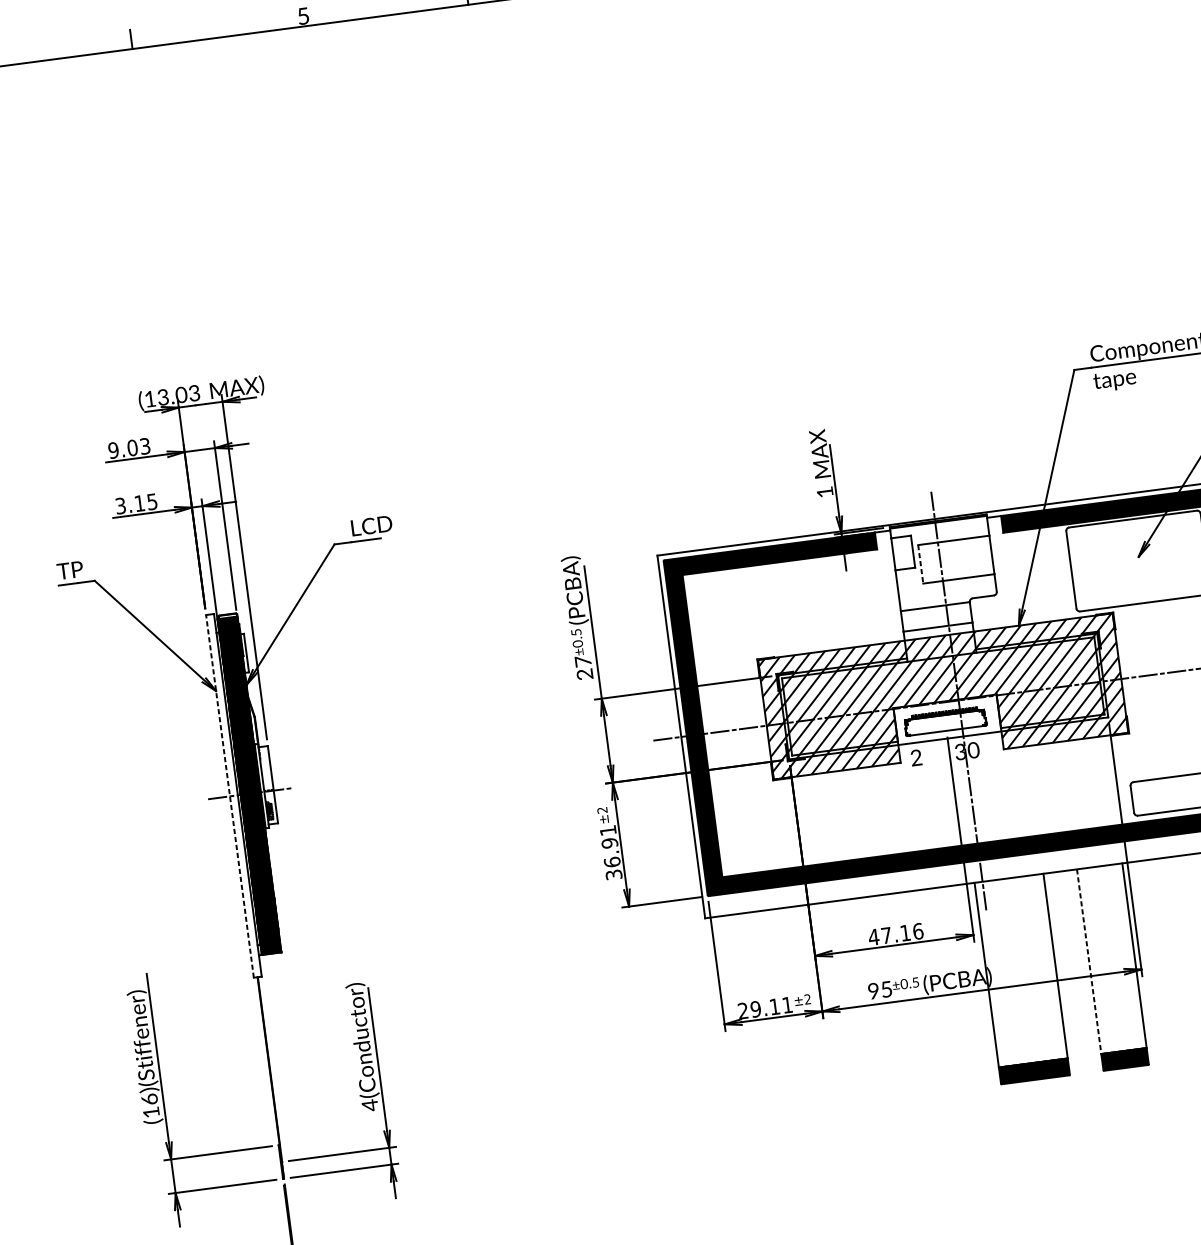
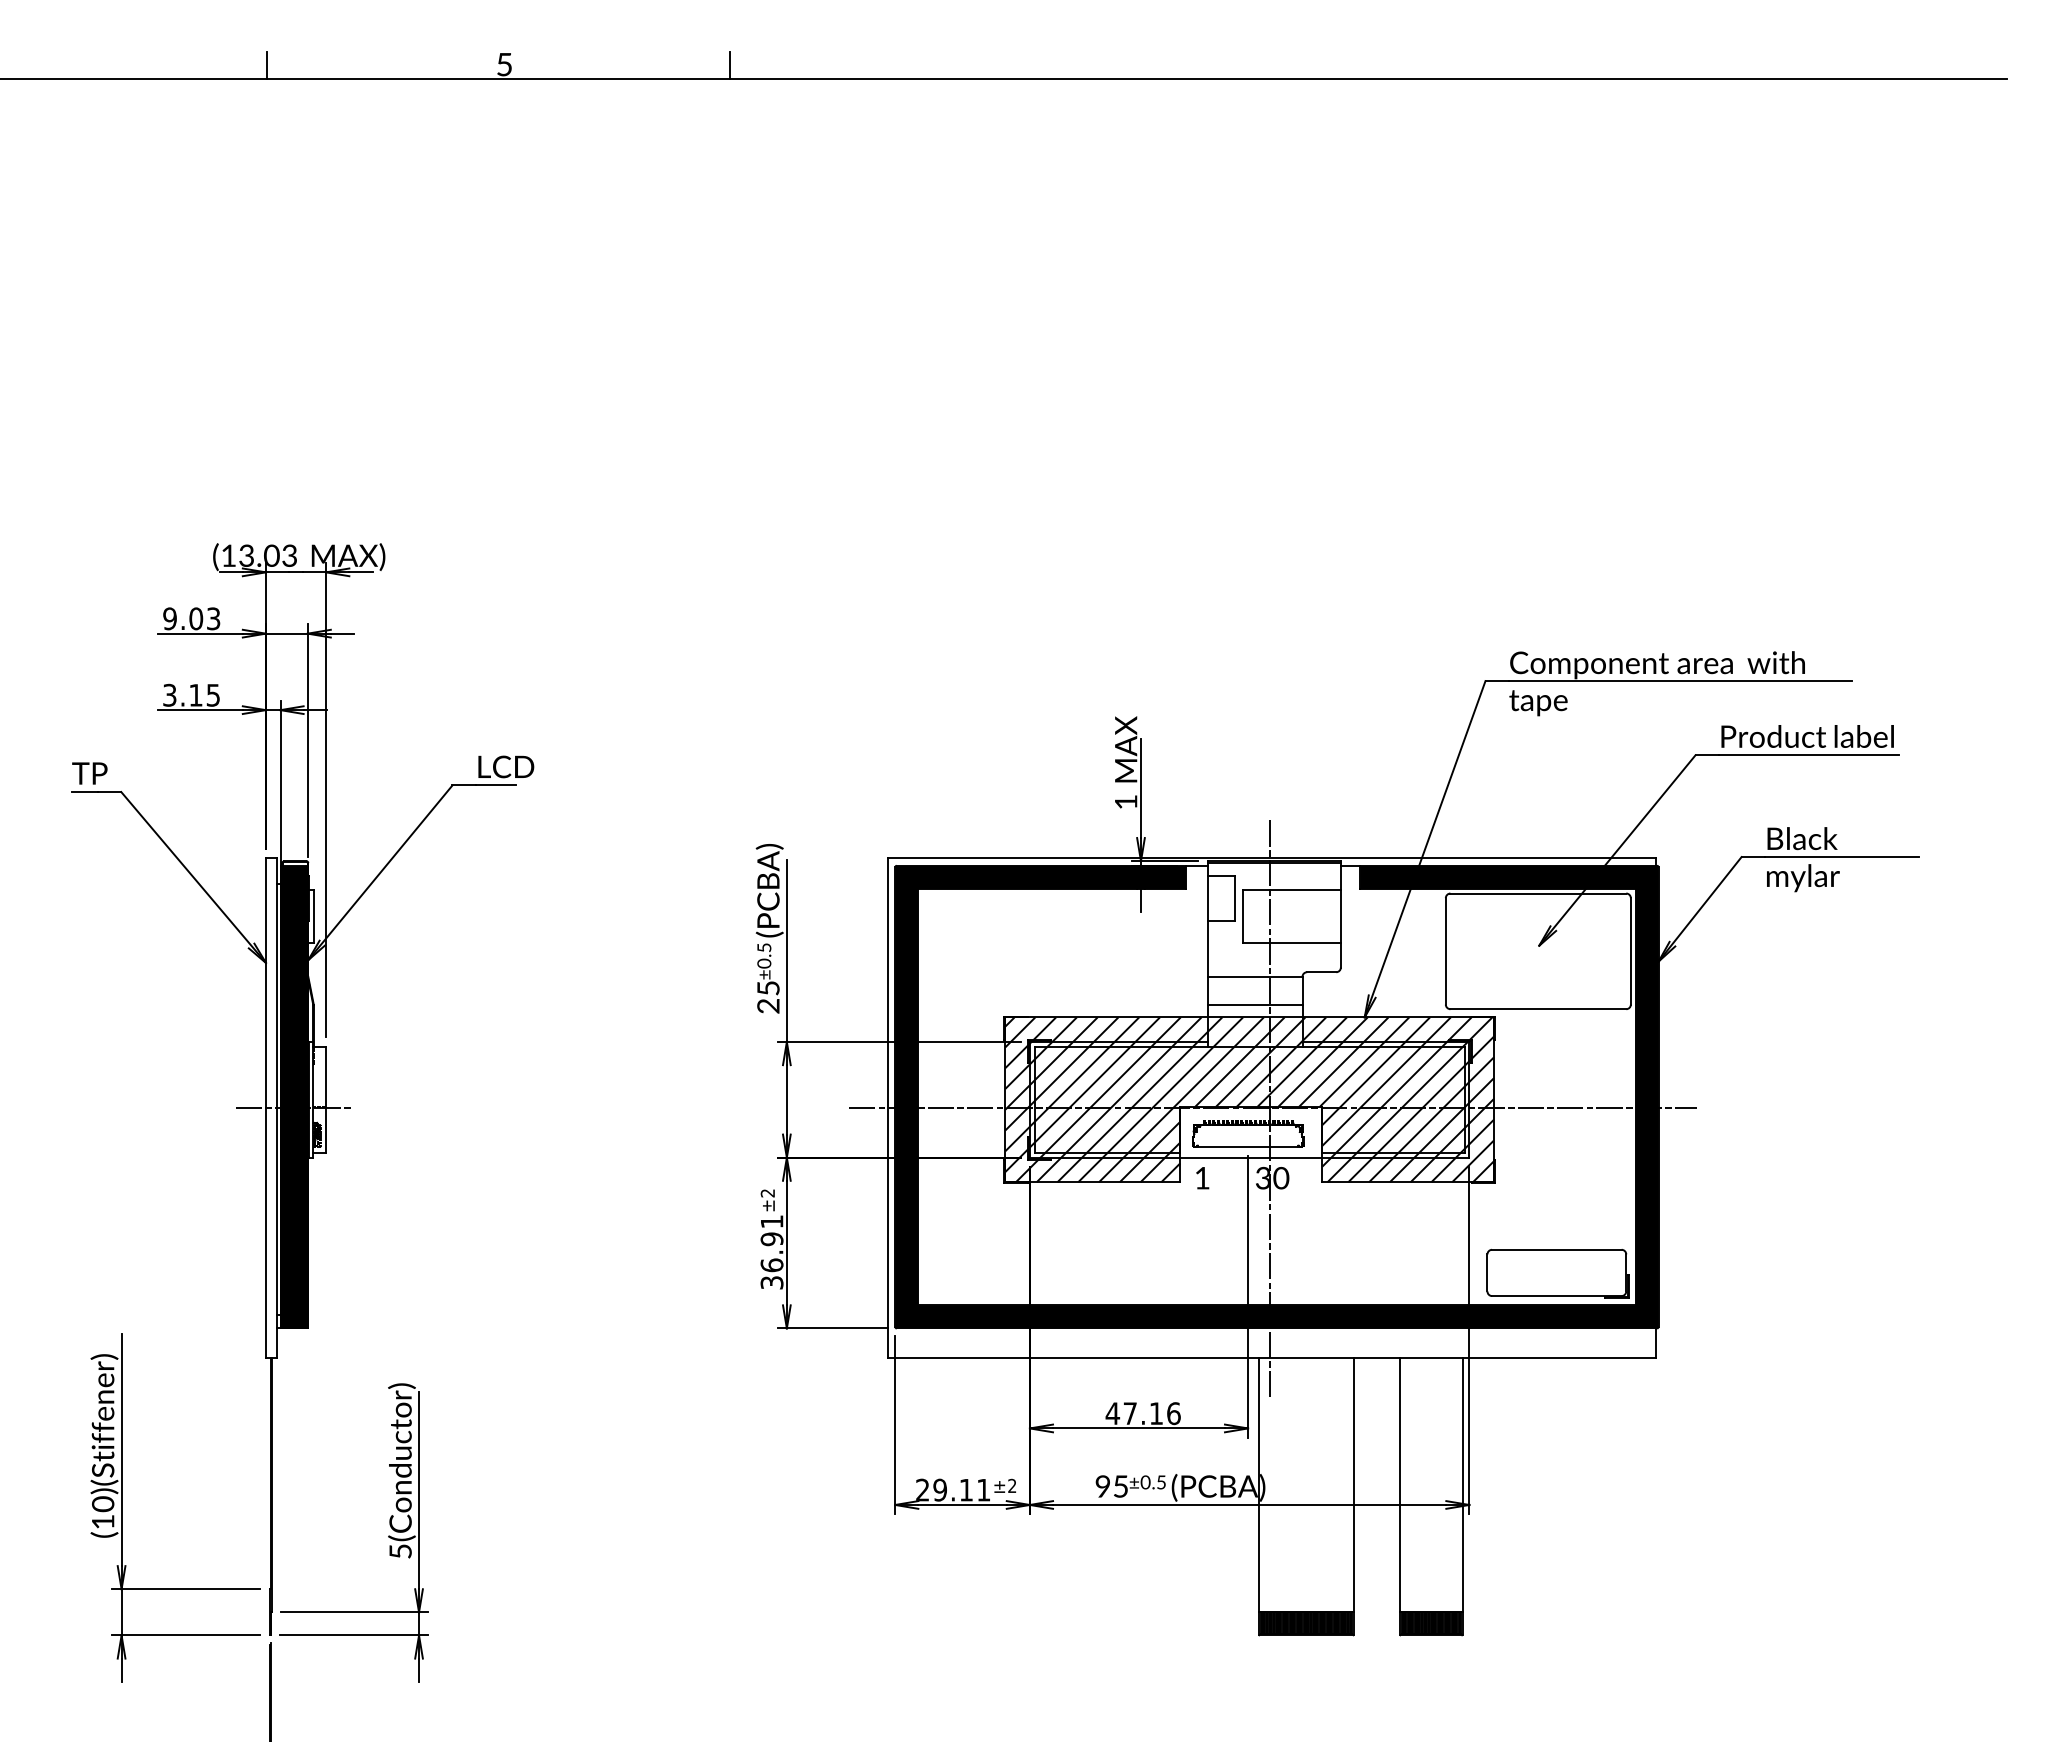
line: (920, 564) -> (1242, 916), dashed -> solid
text: (583, 660) -> (768, 987), 27 -> 25
text: (916, 757) -> (1202, 1177), 2 -> 1
line: (229, 796) -> (265, 1108), dashed -> solid
line: (1089, 961) -> (1400, 1485), dashed -> solid
text: (149, 1099) -> (102, 1504), (16)(Stiffener) -> (10)(Stiffener)
text: (370, 1105) -> (400, 1551), 4(Conductor) -> 5(Conductor)

